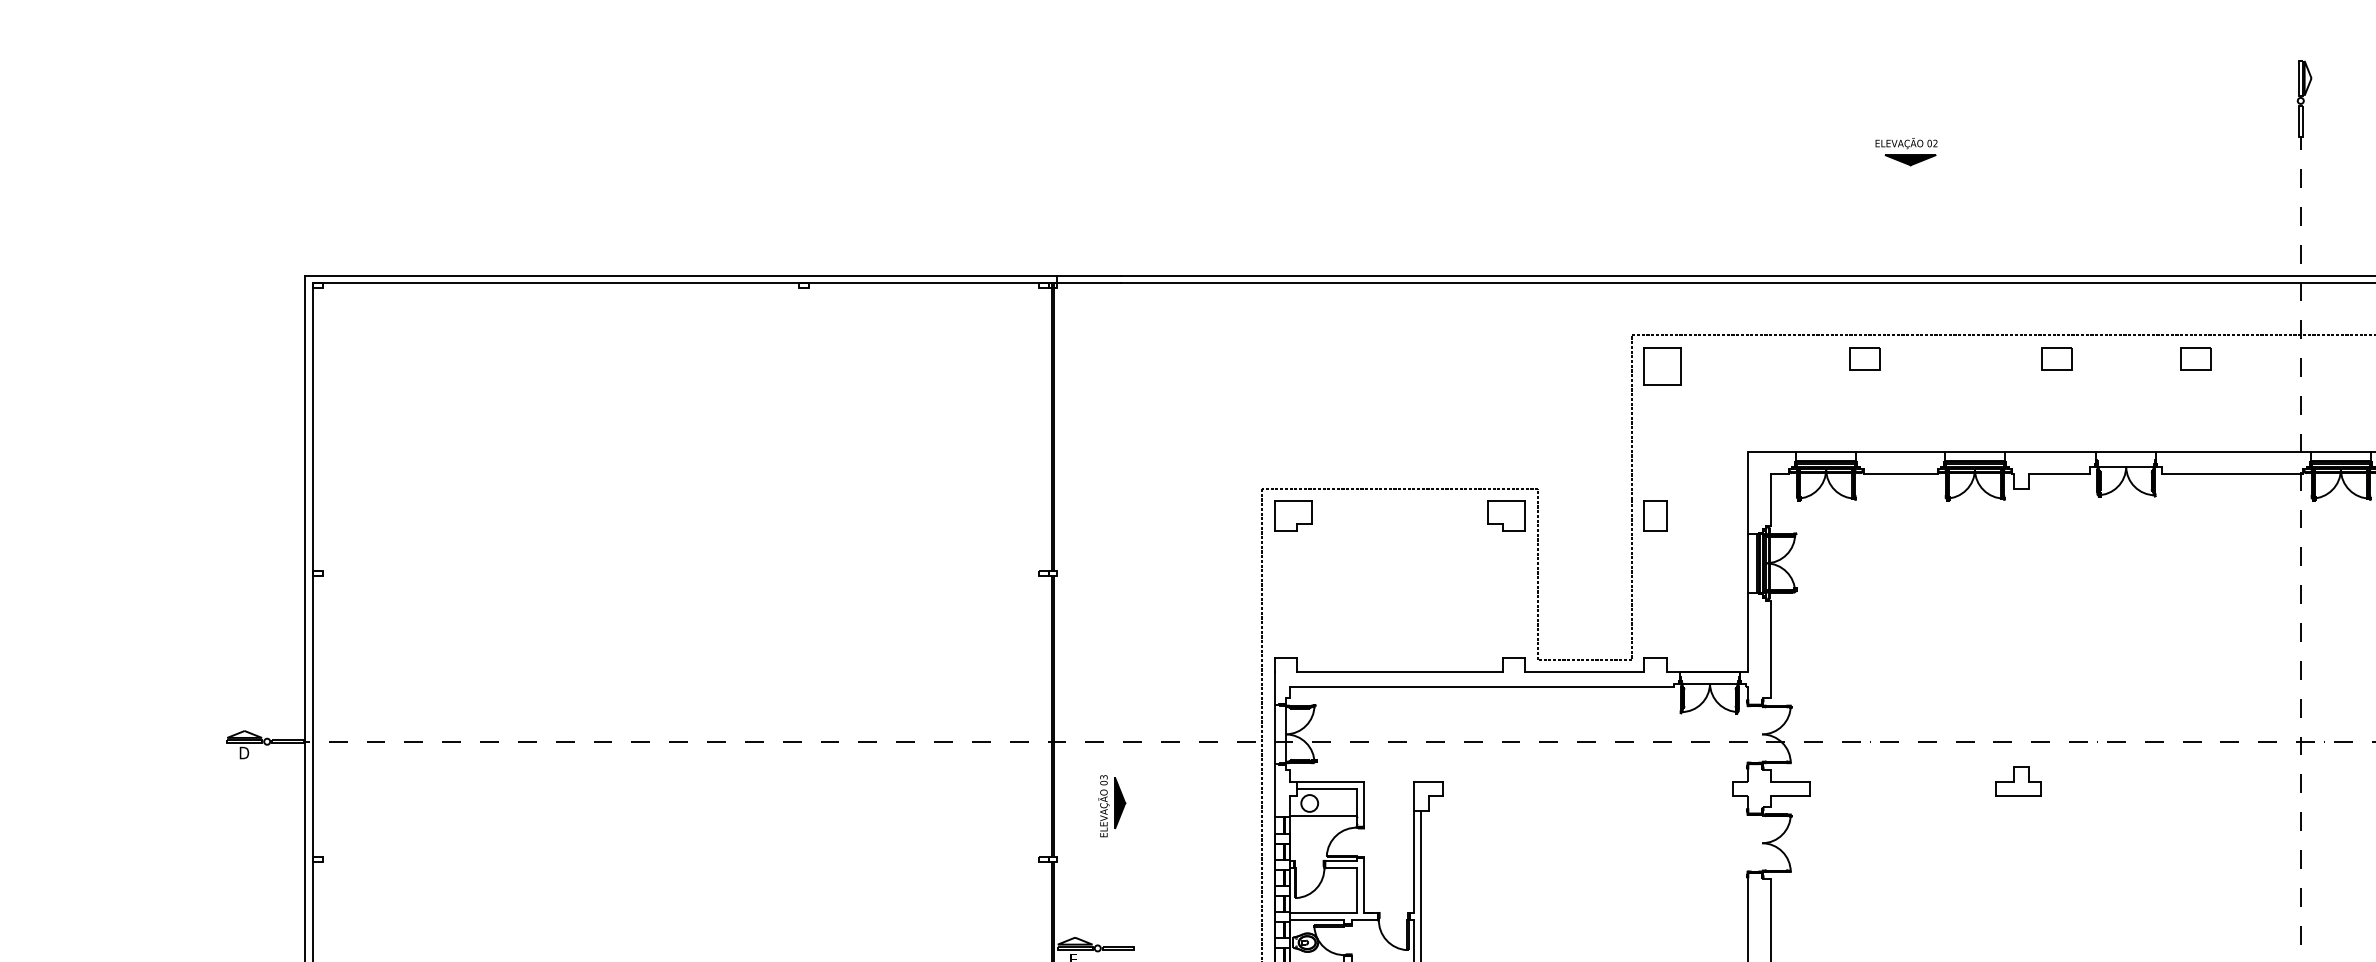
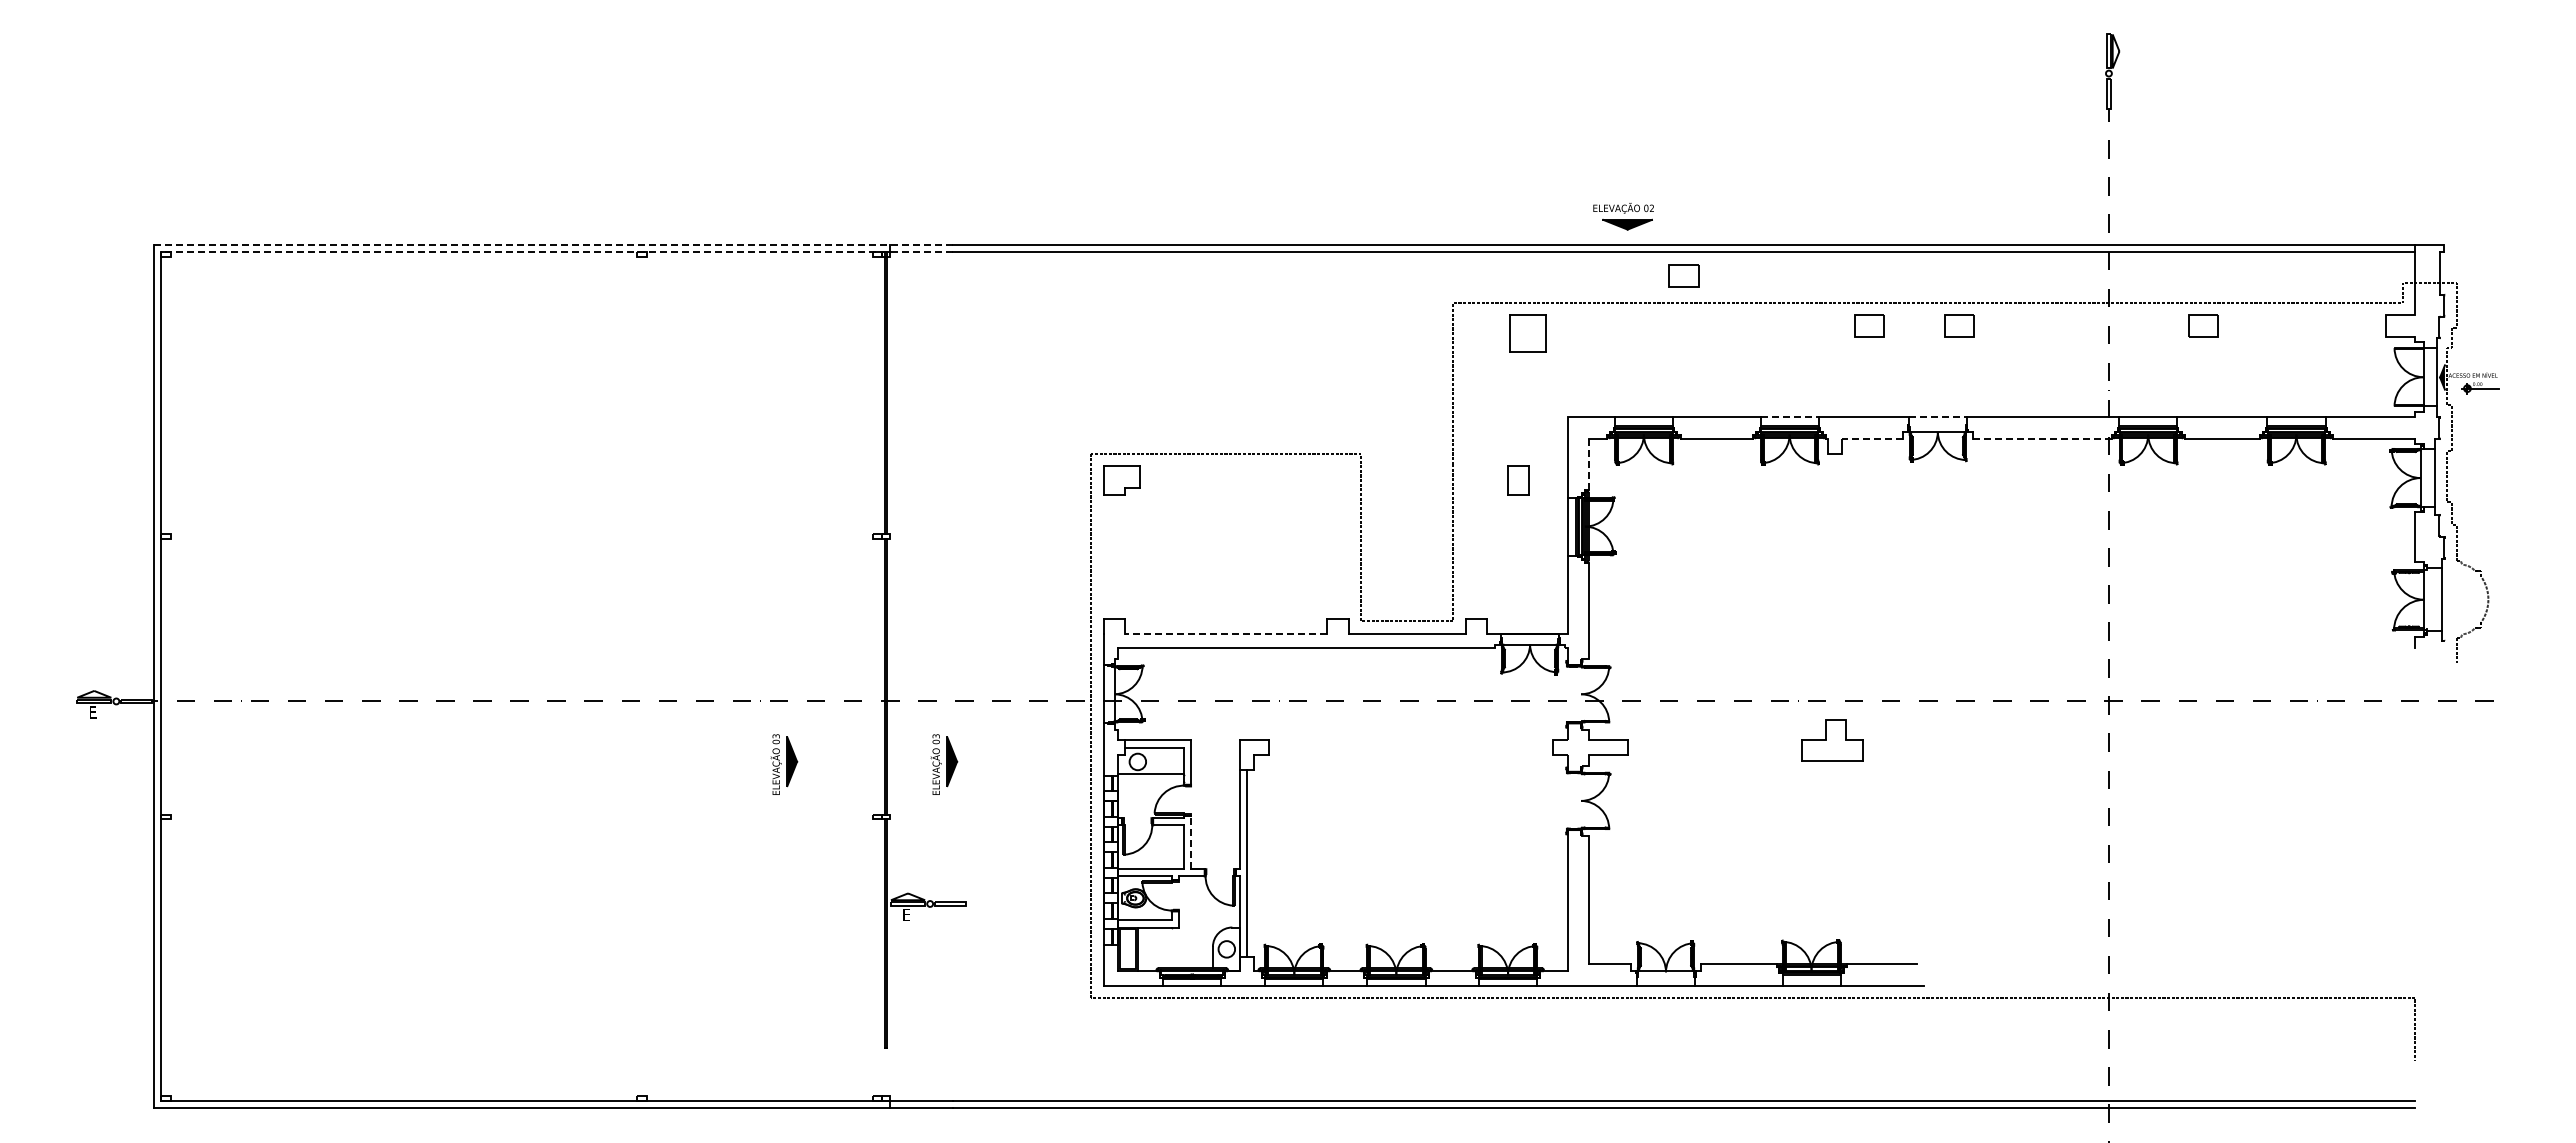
part: (1906, 151) -> (1623, 216), moved
line: (713, 275) -> (553, 244), solid -> dashed
line: (716, 283) -> (556, 252), solid -> dashed
part: (1864, 358) -> (1683, 275), moved
part: (2195, 358) -> (1959, 325), moved
part: (1662, 366) -> (1527, 333), moved
line: (1975, 451) -> (1790, 417), solid -> dashed
line: (2126, 451) -> (1938, 417), solid -> dashed
line: (2058, 474) -> (1871, 439), solid -> dashed
line: (2231, 474) -> (2041, 439), solid -> dashed
line: (1770, 499) -> (1589, 464), solid -> dashed
part: (1506, 516) -> (1330, 480), removed
part: (1655, 516) -> (1518, 480), moved
line: (1400, 672) -> (1226, 633), solid -> dashed
text: (243, 753) -> (93, 712), D -> E
part: (2018, 781) -> (1832, 740), size x1.4
part: (949, 806) -> (784, 764), added
line: (1364, 885) -> (1191, 842), solid -> dashed

